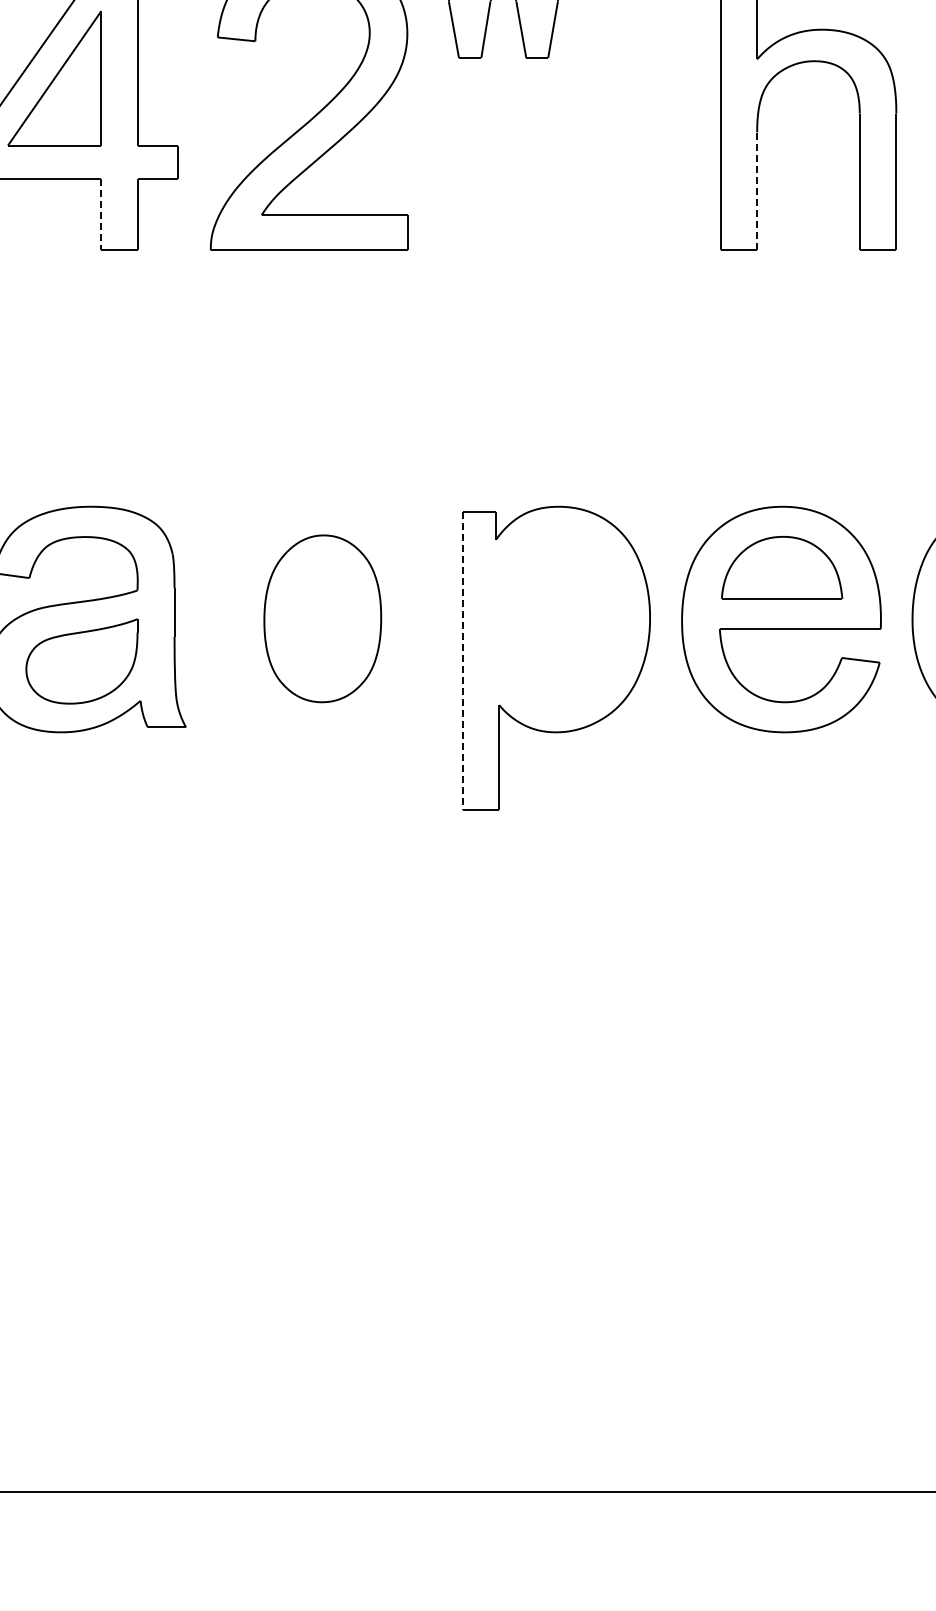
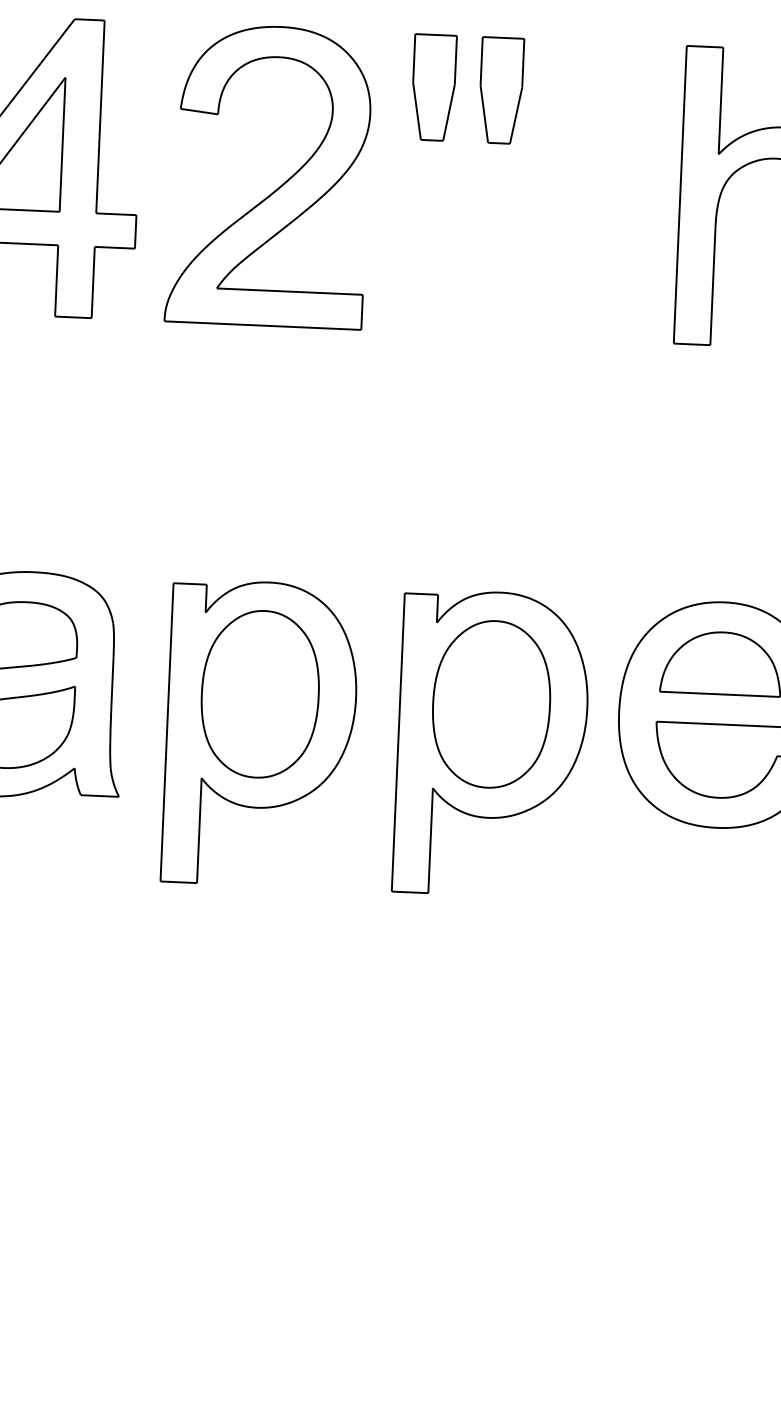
line: (757, 190) -> (713, 285), dashed -> solid
line: (101, 214) -> (56, 280), dashed -> solid
part: (554, 618) -> (491, 704), added
part: (324, 657) -> (260, 732), added
line: (462, 661) -> (398, 743), dashed -> solid

